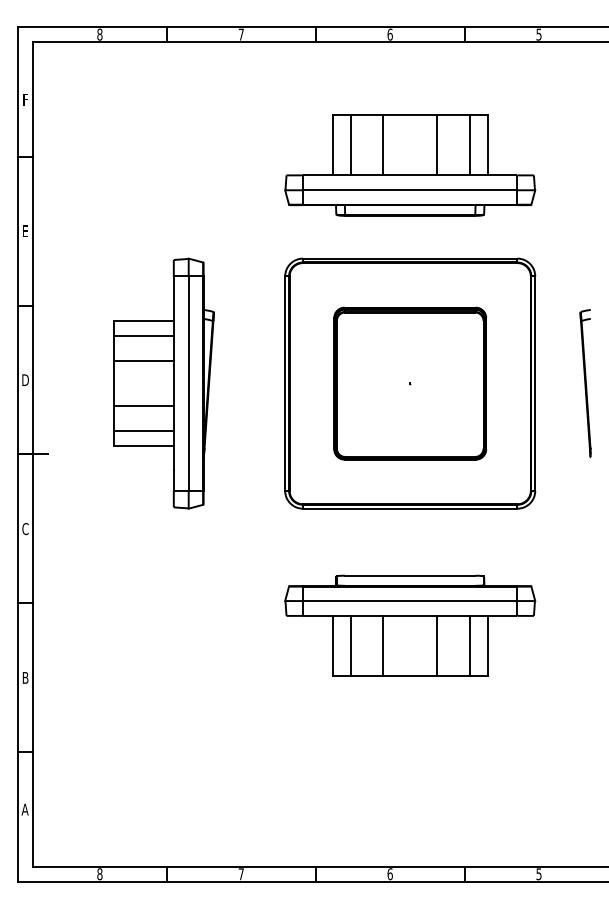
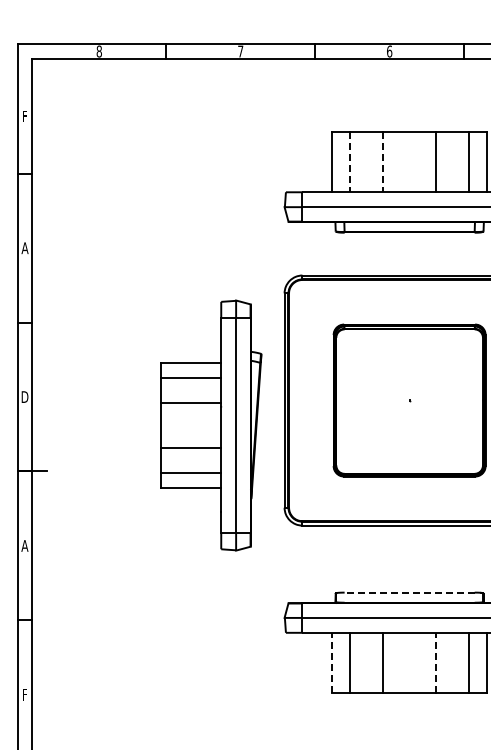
line: (350, 145) -> (349, 162), solid -> dashed
line: (383, 145) -> (382, 162), solid -> dashed
text: (25, 231) -> (24, 248), E -> A
part: (163, 383) -> (210, 425), moved
text: (25, 529) -> (24, 546), C -> A
line: (409, 575) -> (408, 592), solid -> dashed
line: (332, 645) -> (331, 662), solid -> dashed
line: (437, 645) -> (436, 662), solid -> dashed
text: (25, 677) -> (24, 694), B -> F

